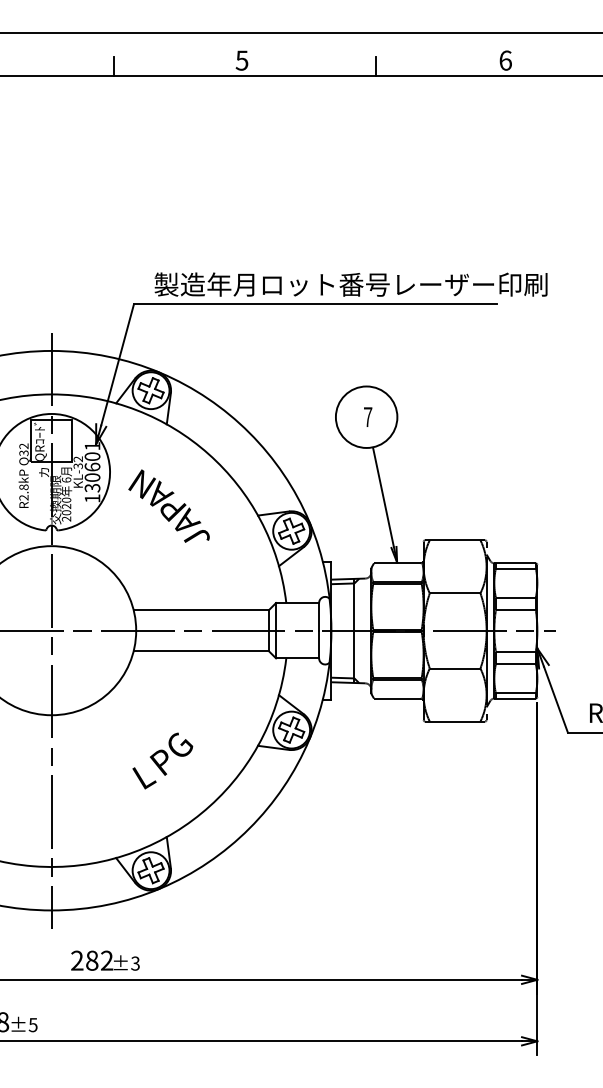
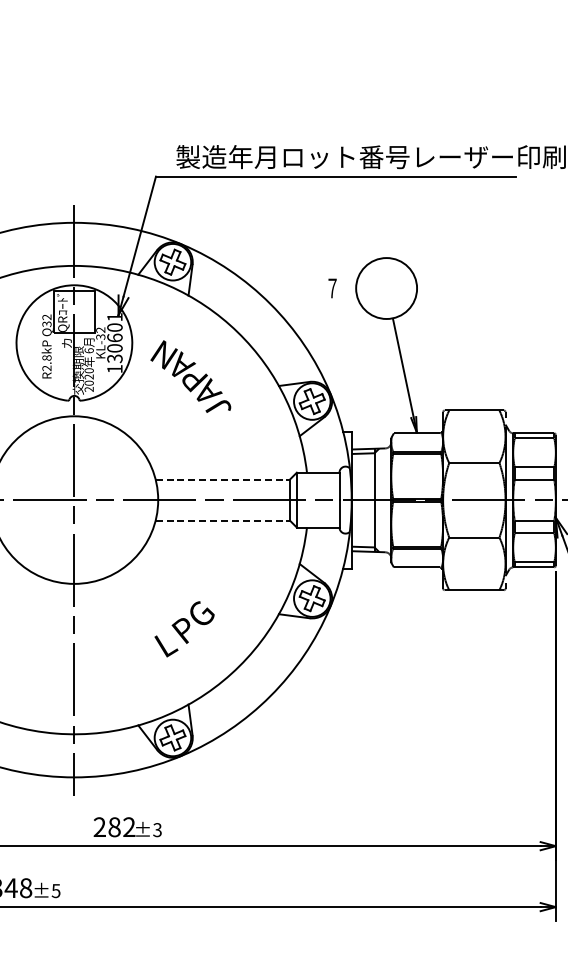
text: (368, 416) -> (332, 287), moved
line: (201, 609) -> (222, 479), solid -> dashed
line: (201, 651) -> (222, 520), solid -> dashed

